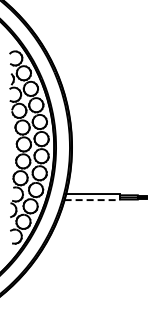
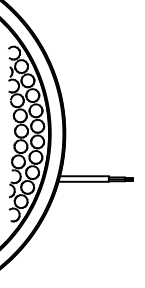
line: (92, 200) -> (83, 182), dashed -> solid

